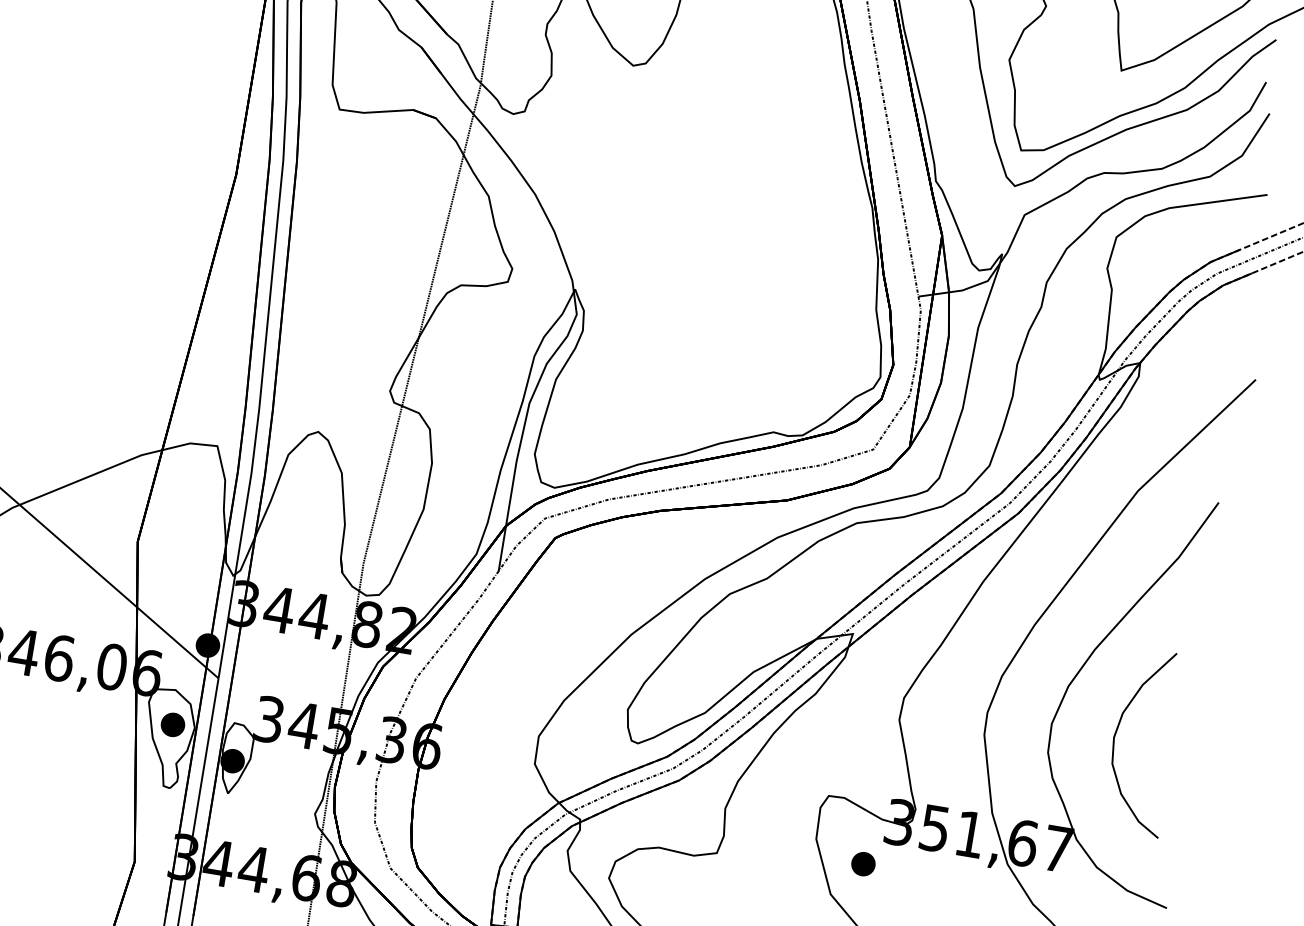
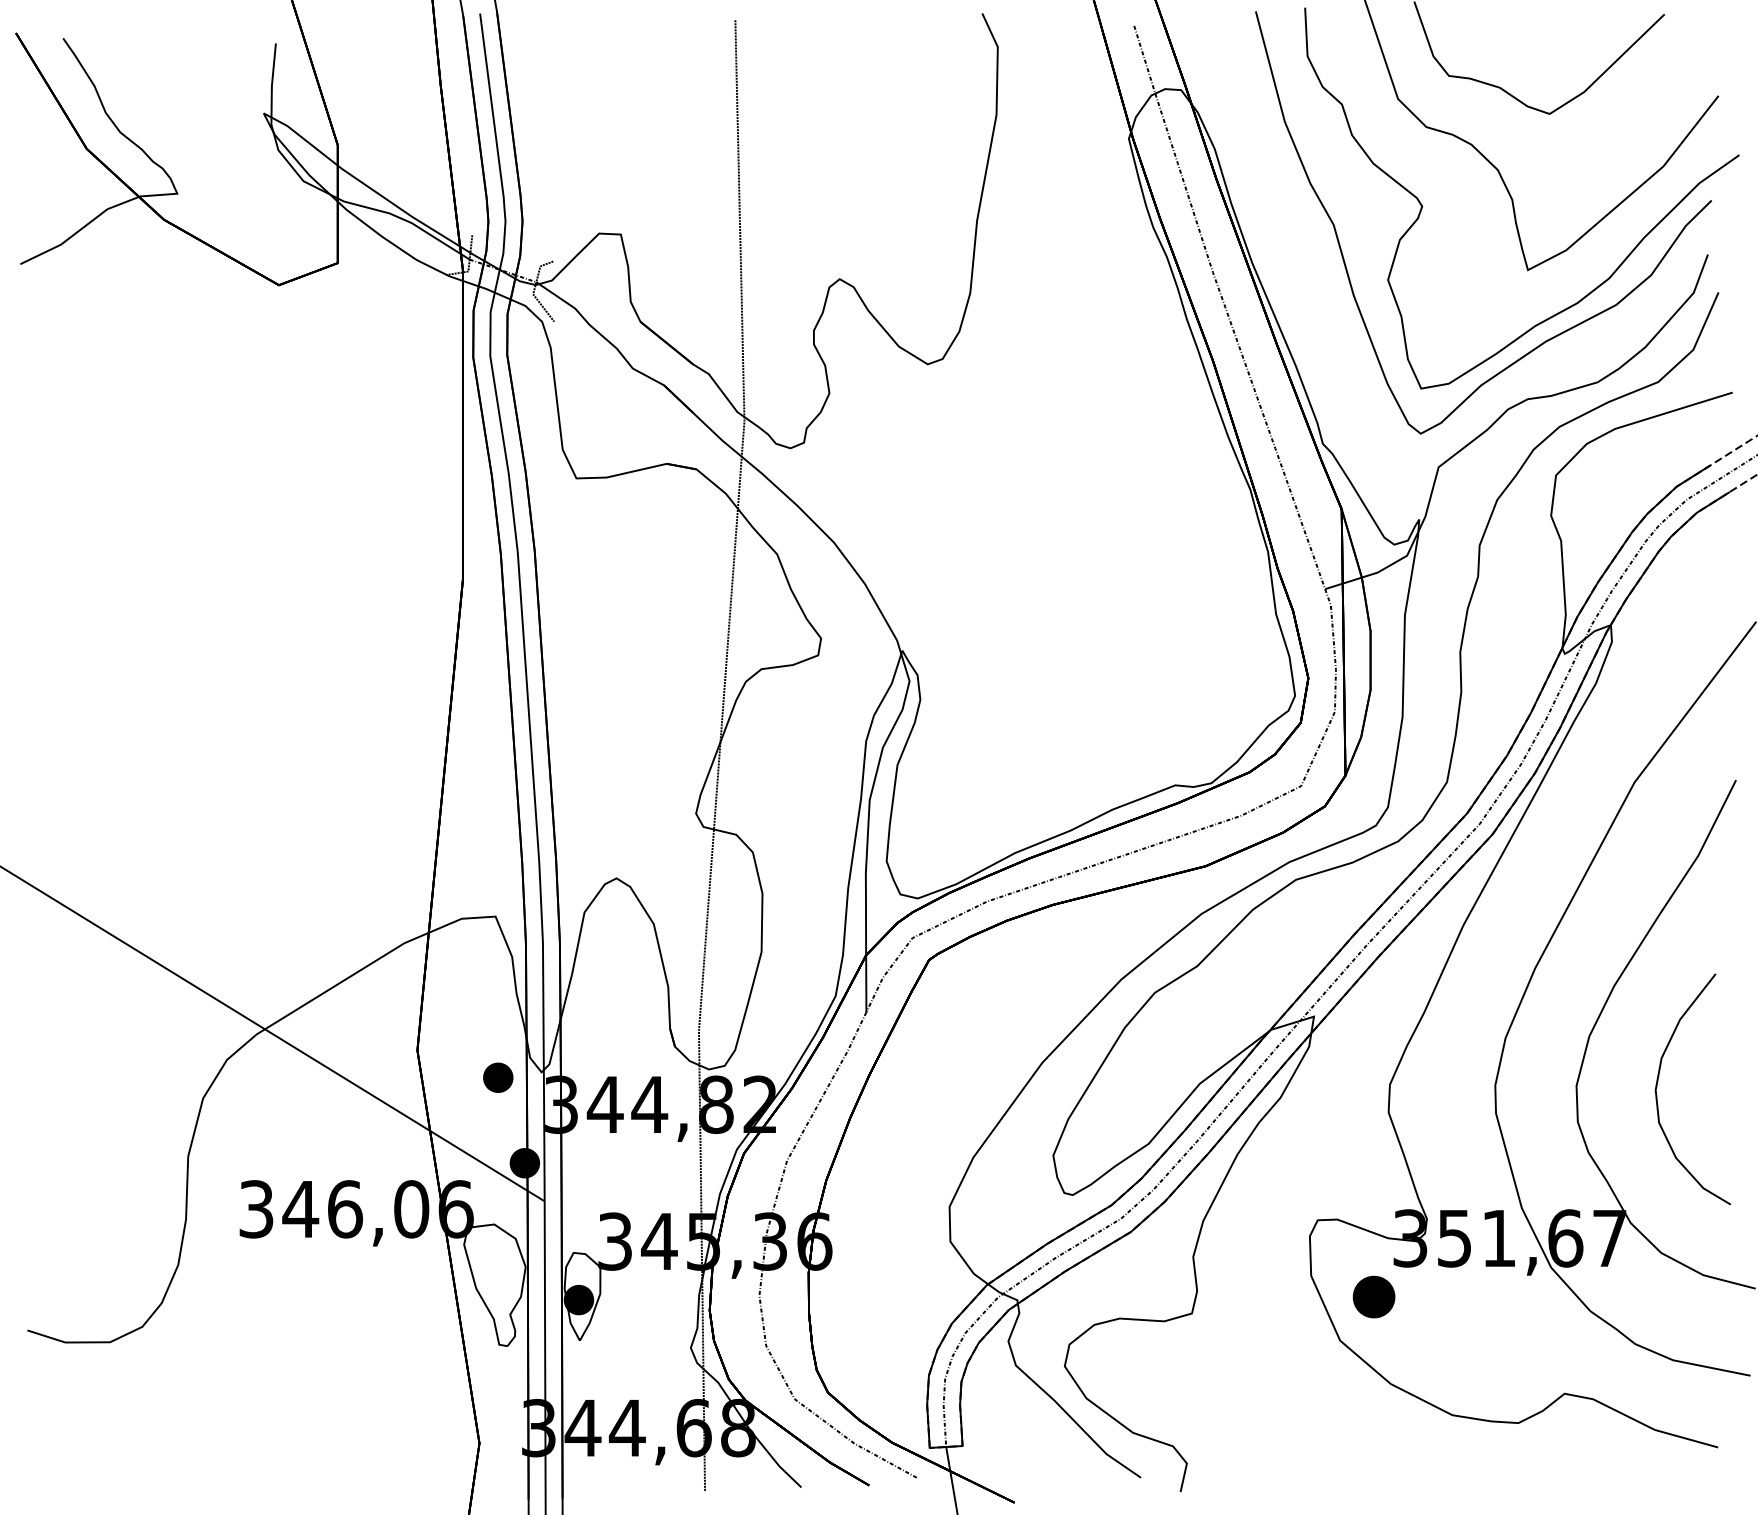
part: (173, 724) -> (498, 1077), moved
part: (863, 863) -> (1374, 1296), size x1.4

